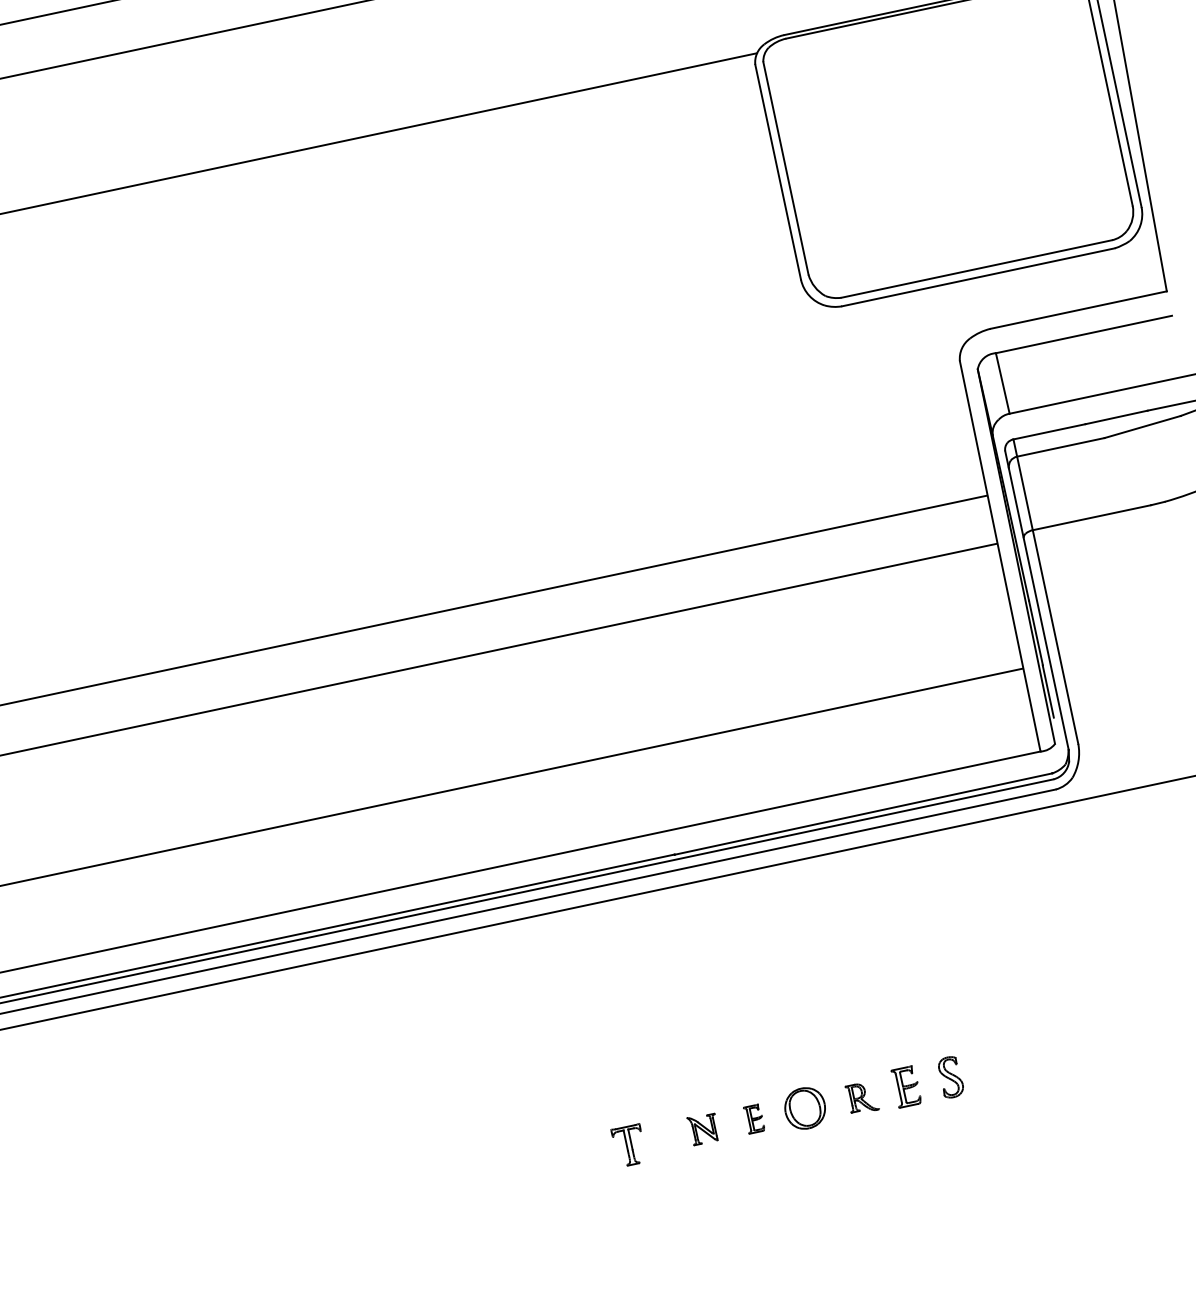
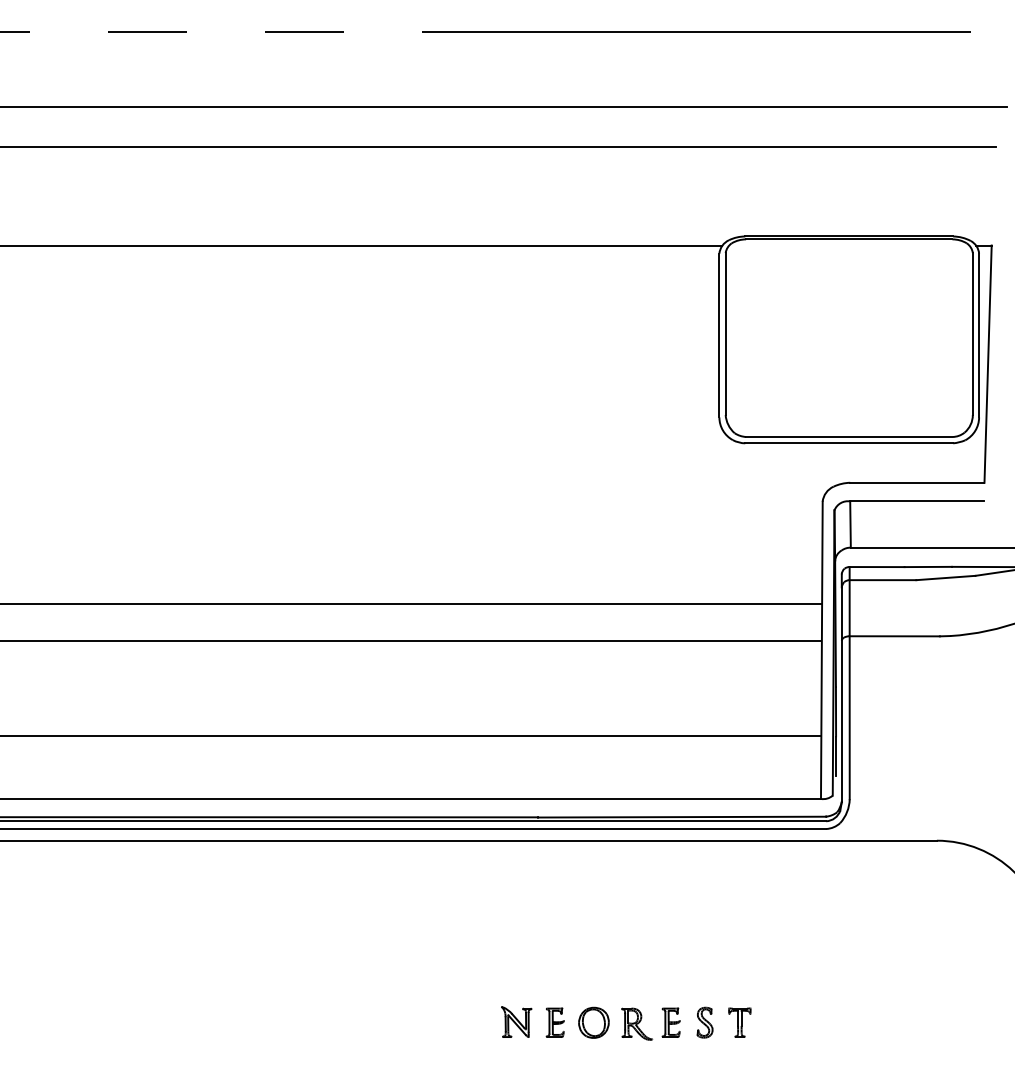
part: (862, 1097) -> (637, 1023), size x1.43
part: (753, 1119) -> (554, 1022), size x1.43
part: (703, 1128) -> (516, 1021), size x1.43
part: (628, 1145) -> (739, 1022), moved

